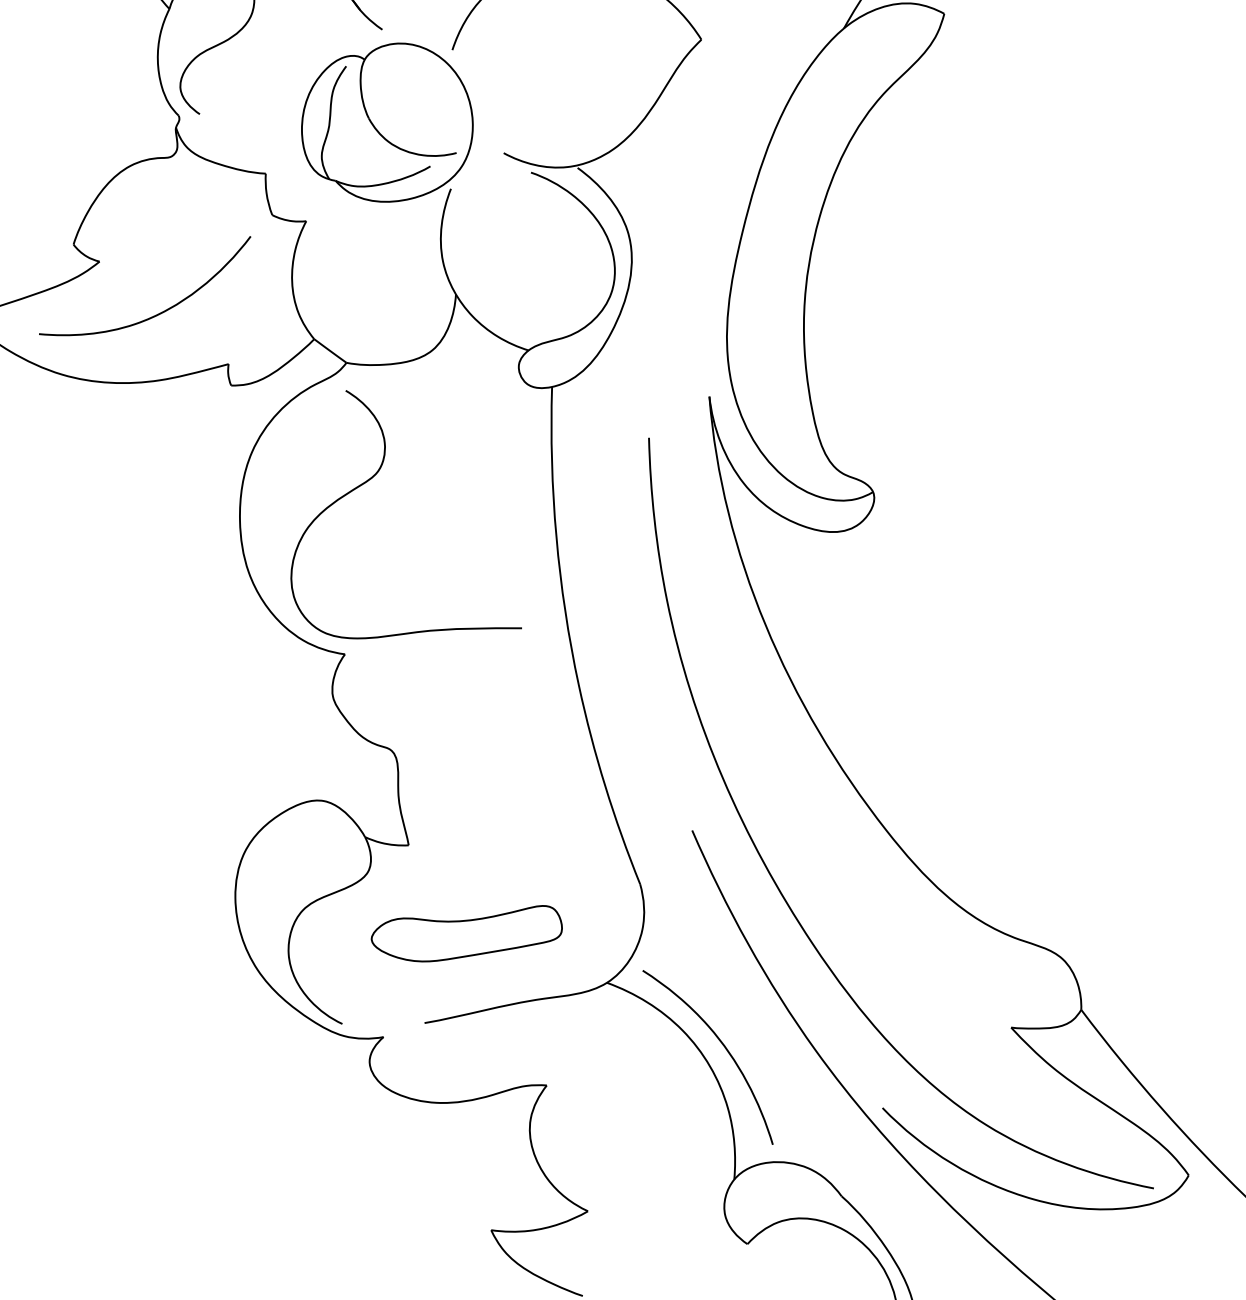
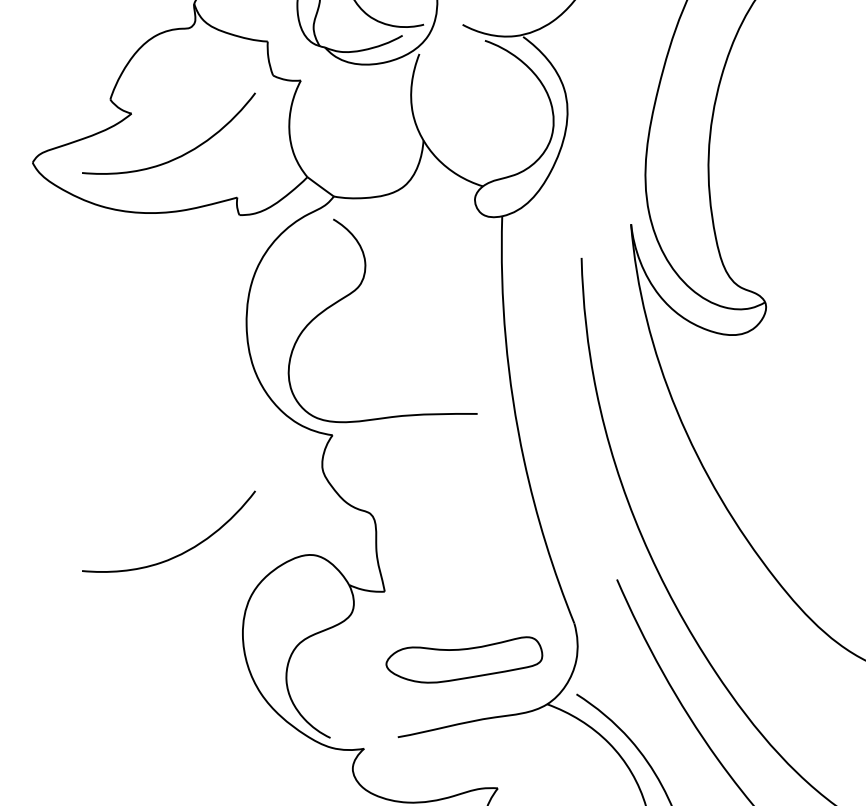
curve: (158, 799) -> (179, 554), added
part: (466, 933) -> (464, 659), moved

